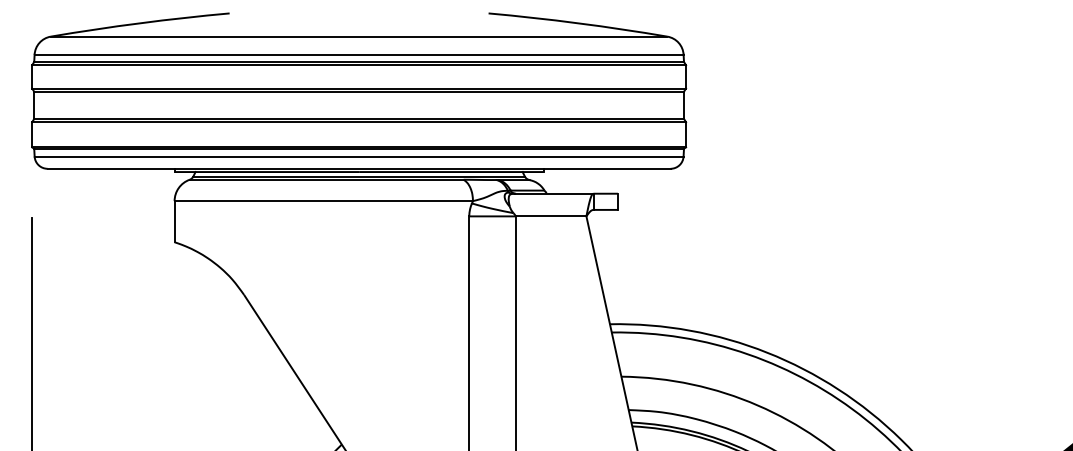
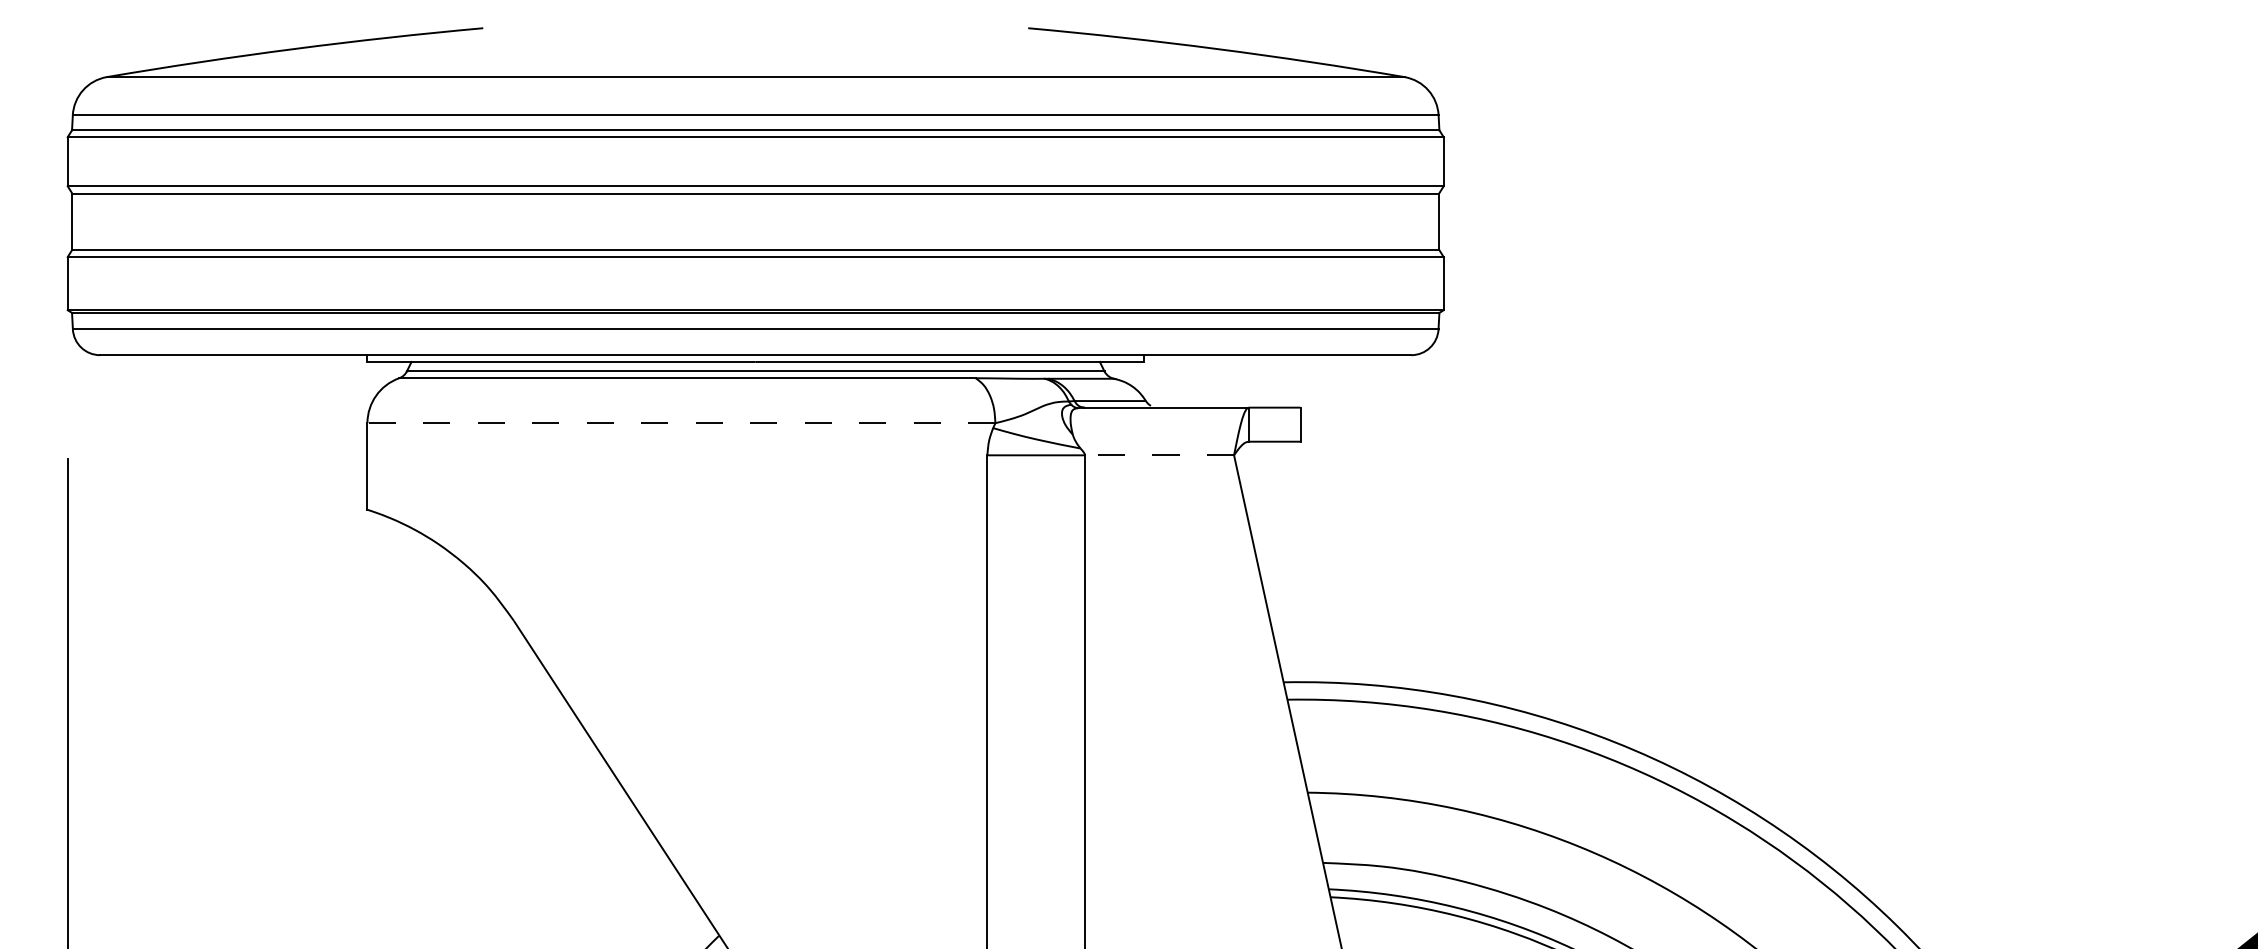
line: (323, 201) -> (680, 423), solid -> dashed
line: (550, 216) -> (1158, 455), solid -> dashed

